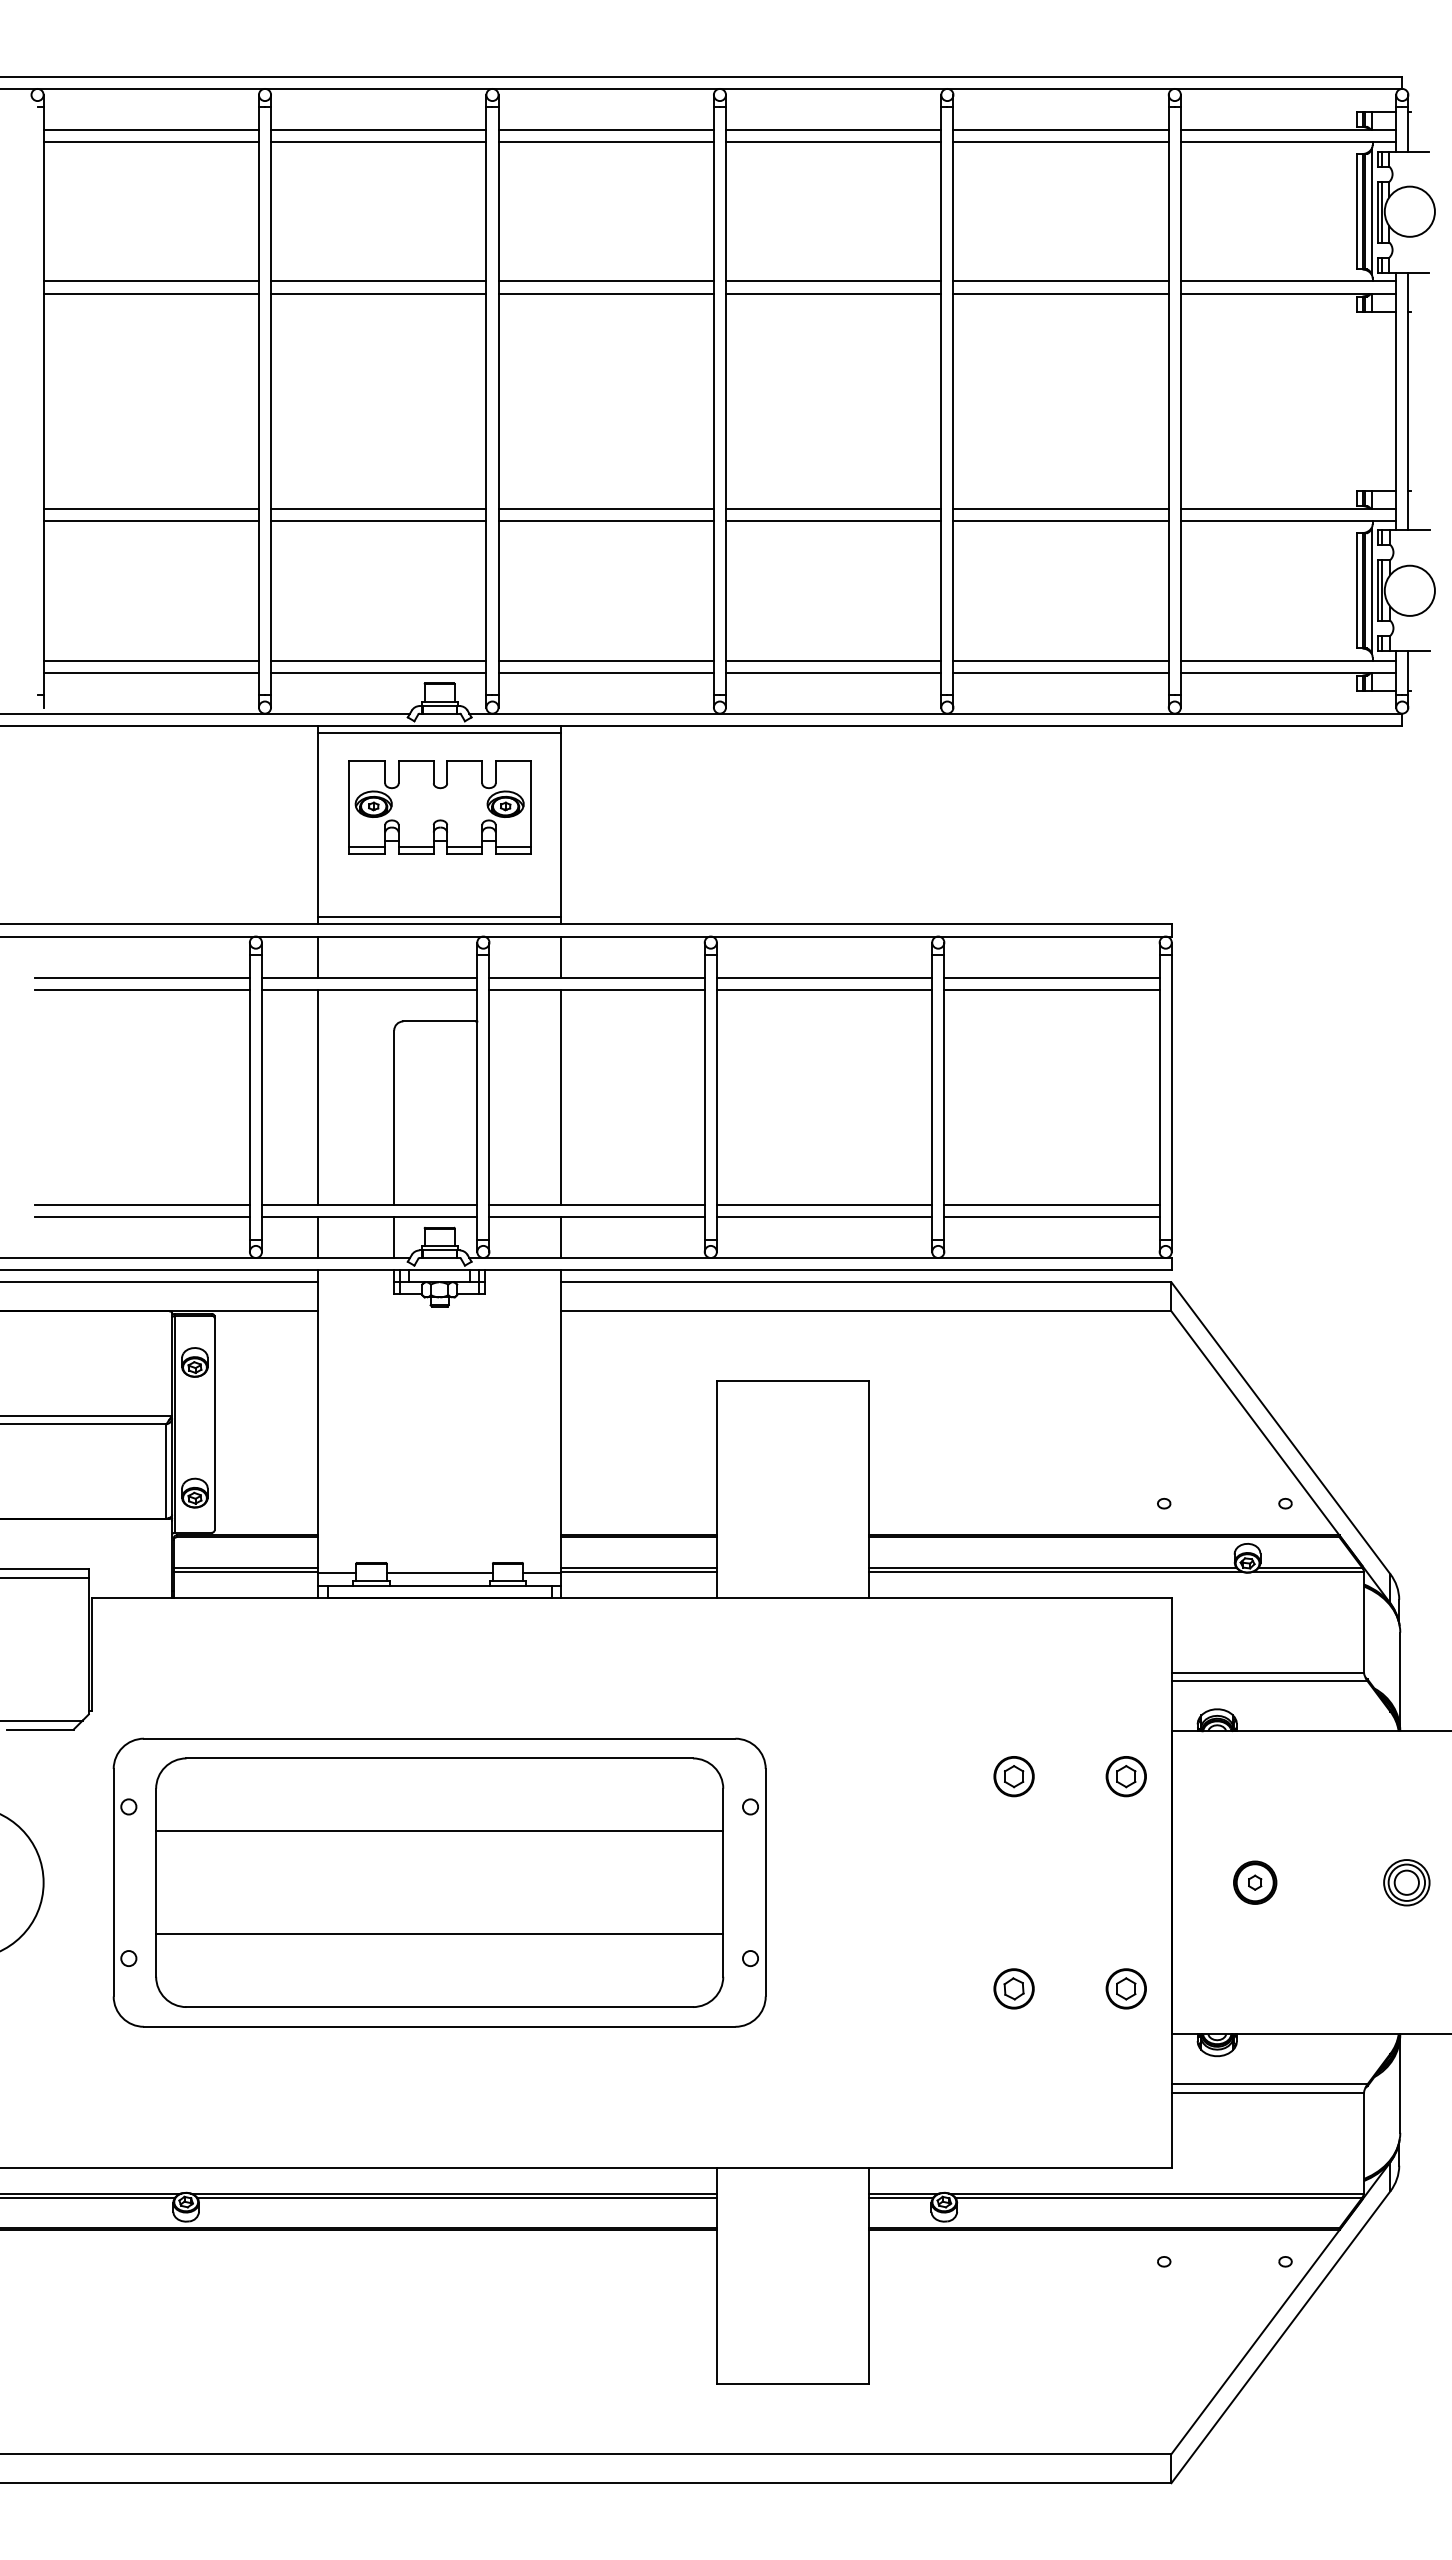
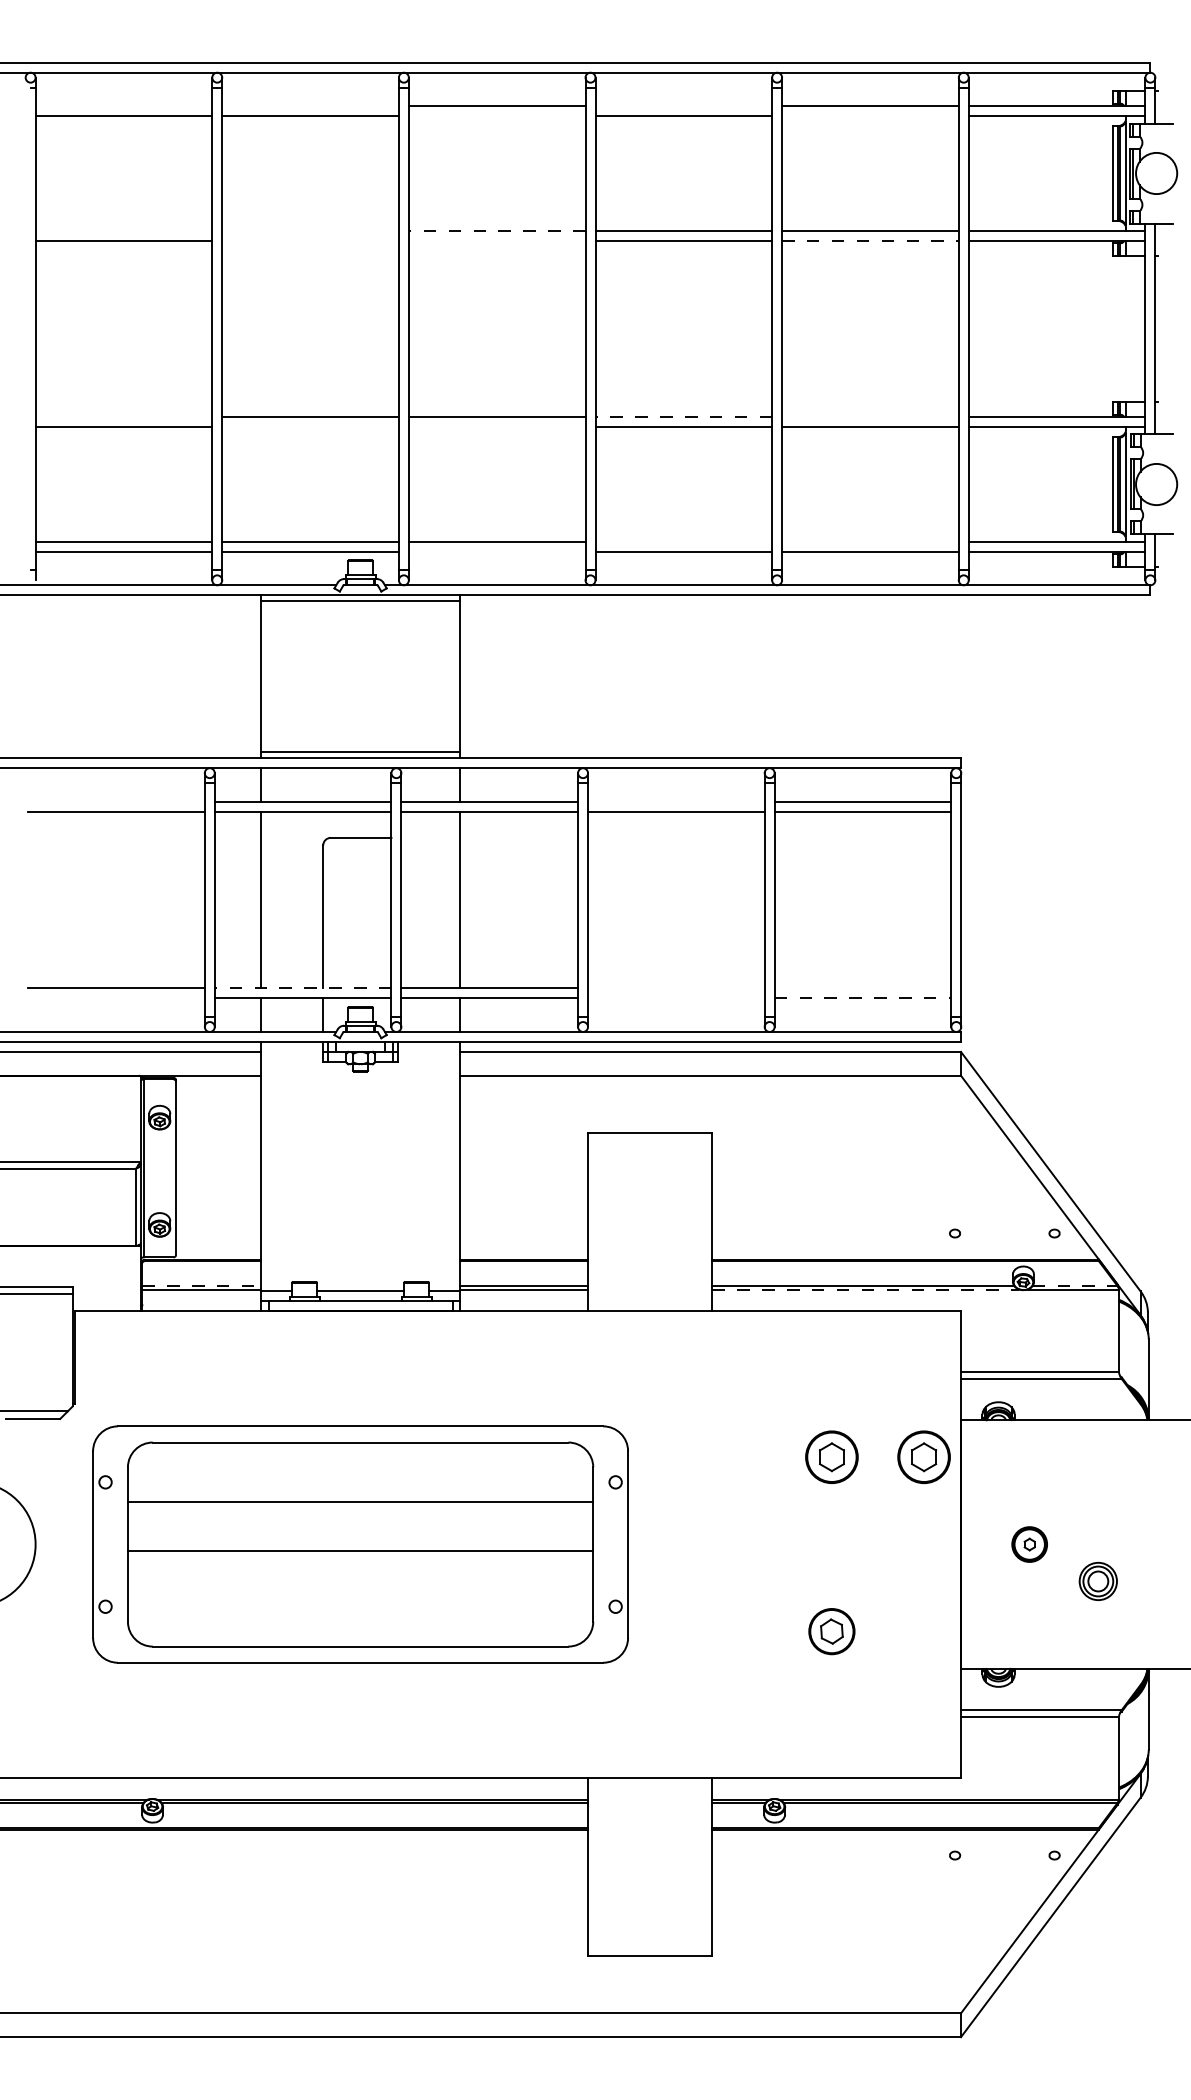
line: (150, 129) -> (123, 106), removed
line: (378, 129) -> (310, 106), removed
line: (833, 129) -> (683, 106), removed
line: (605, 142) -> (496, 116), removed
line: (1060, 142) -> (869, 116), removed
line: (150, 281) -> (123, 230), removed
line: (378, 281) -> (310, 230), removed
line: (606, 281) -> (497, 230), solid -> dashed
line: (378, 293) -> (310, 240), removed
line: (605, 293) -> (496, 240), removed
line: (1061, 293) -> (870, 240), solid -> dashed
line: (150, 508) -> (123, 416), removed
line: (833, 508) -> (683, 416), solid -> dashed
line: (1060, 508) -> (869, 416), removed
line: (378, 521) -> (310, 427), removed
line: (605, 521) -> (496, 427), removed
line: (833, 660) -> (683, 541), removed
line: (1060, 660) -> (869, 541), removed
line: (605, 672) -> (496, 551), removed
part: (439, 807) -> (360, 662), removed
line: (141, 977) -> (115, 801), removed
line: (824, 977) -> (676, 801), removed
line: (369, 1204) -> (302, 988), solid -> dashed
line: (824, 1204) -> (676, 988), removed
line: (1051, 1204) -> (862, 988), removed
line: (141, 1217) -> (115, 998), removed
line: (824, 1217) -> (676, 998), removed
line: (1052, 1217) -> (863, 998), solid -> dashed
line: (246, 1567) -> (202, 1285), solid -> dashed
line: (1310, 1567) -> (1075, 1285), solid -> dashed
line: (1056, 1572) -> (866, 1289), solid -> dashed
part: (1013, 1776) -> (831, 1457), size x1.6
part: (1125, 1776) -> (923, 1457), size x1.6
part: (1406, 1882) -> (1098, 1581), moved
line: (439, 1934) -> (360, 1550), moved
part: (1013, 1988) -> (831, 1631), size x1.4
part: (1125, 1988) -> (923, 1631), removed

